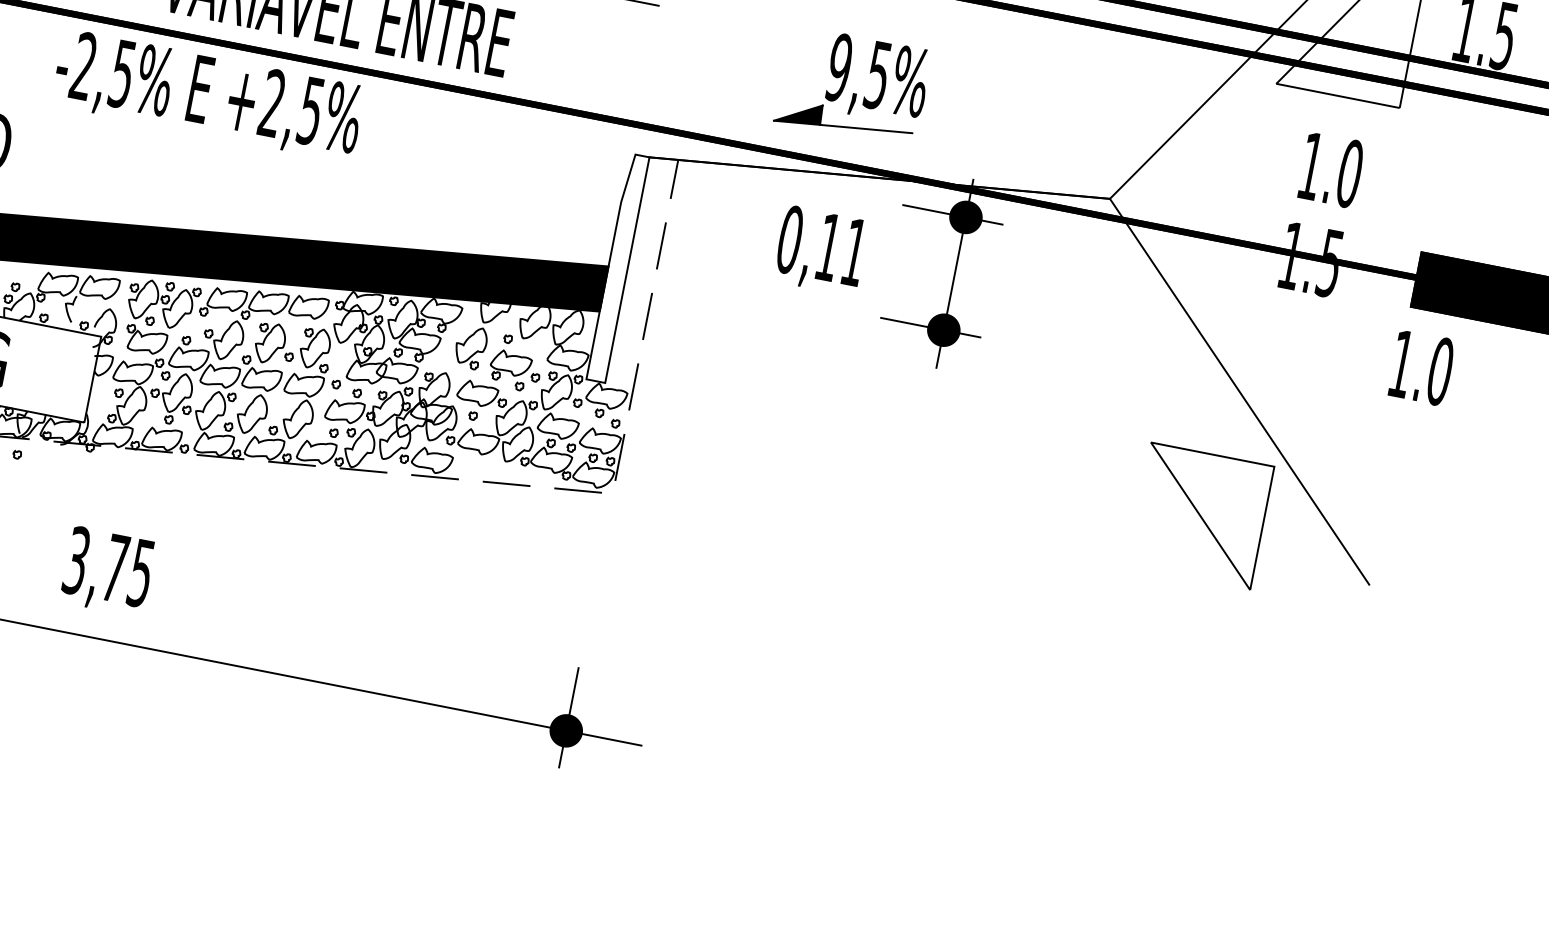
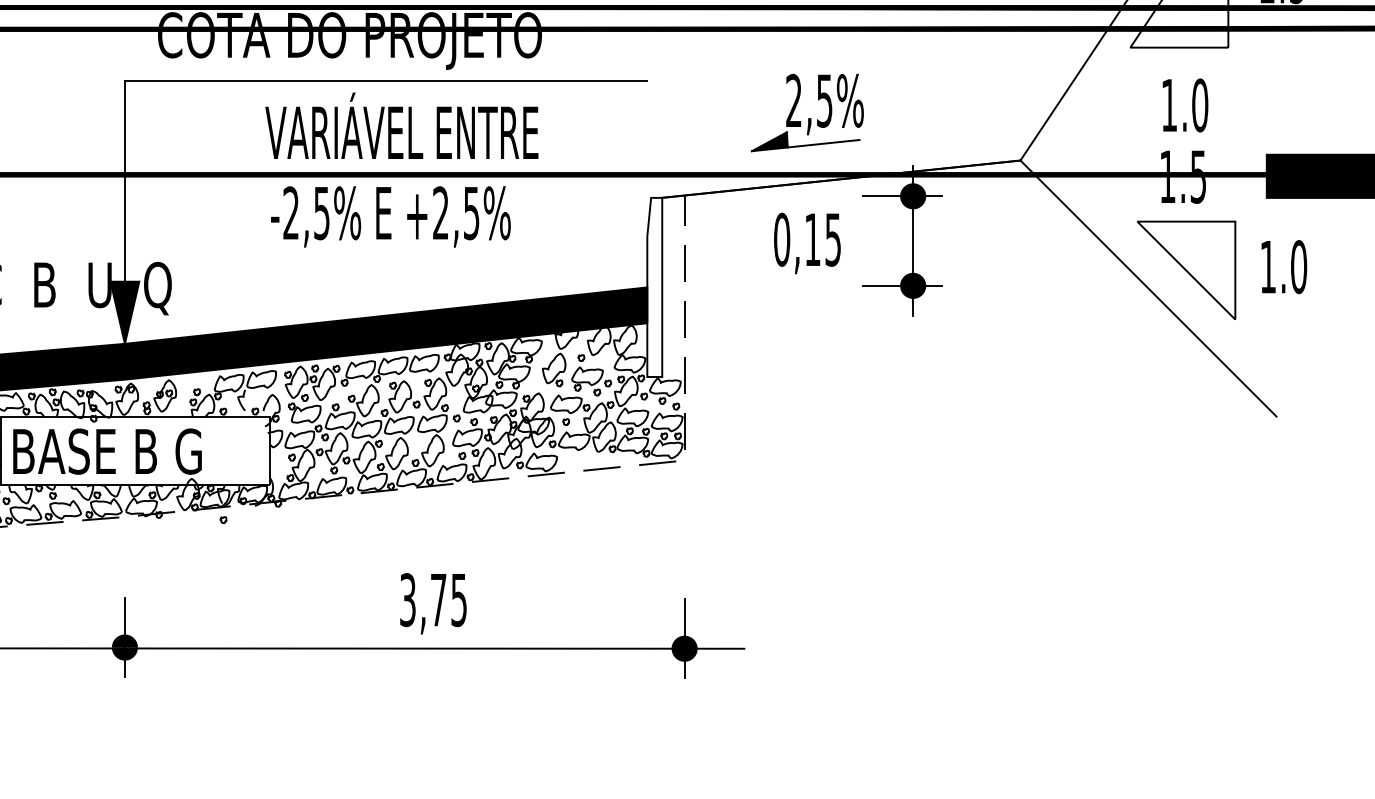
text: (838, 67) -> (793, 100), 9,5% -> 2,5%
text: (208, 95) -> (390, 216), moved
text: (853, 251) -> (832, 239), 0,11 -> 0,15
text: (1422, 368) -> (1284, 267), moved
part: (1201, 514) -> (1186, 269), moved
text: (108, 571) -> (433, 603), moved

